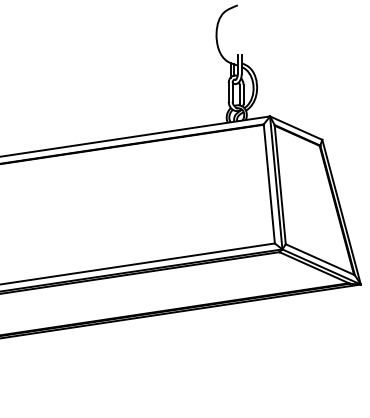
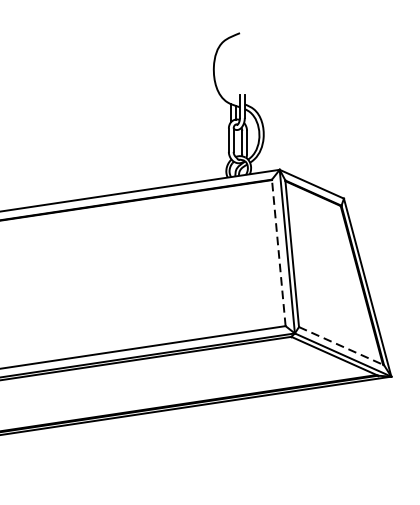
line: (269, 183) -> (278, 252), solid -> dashed
line: (320, 259) -> (341, 345), solid -> dashed

